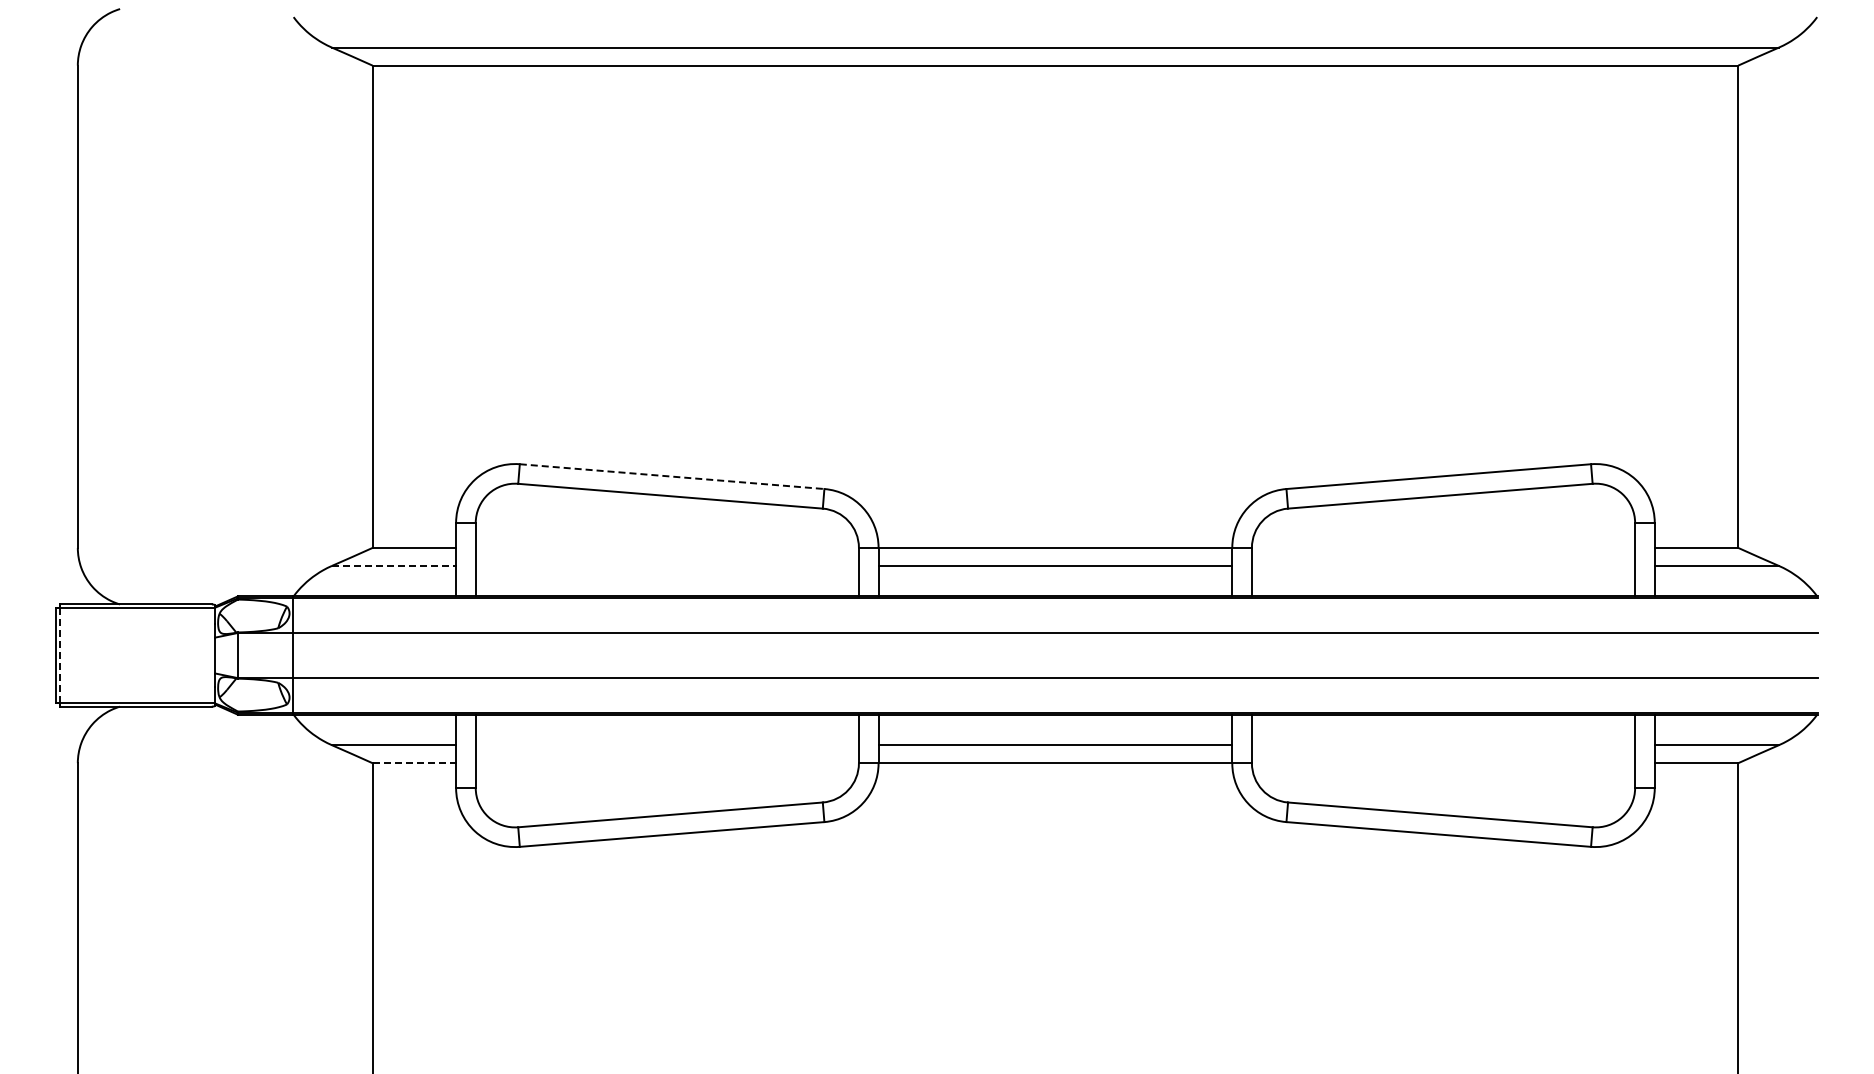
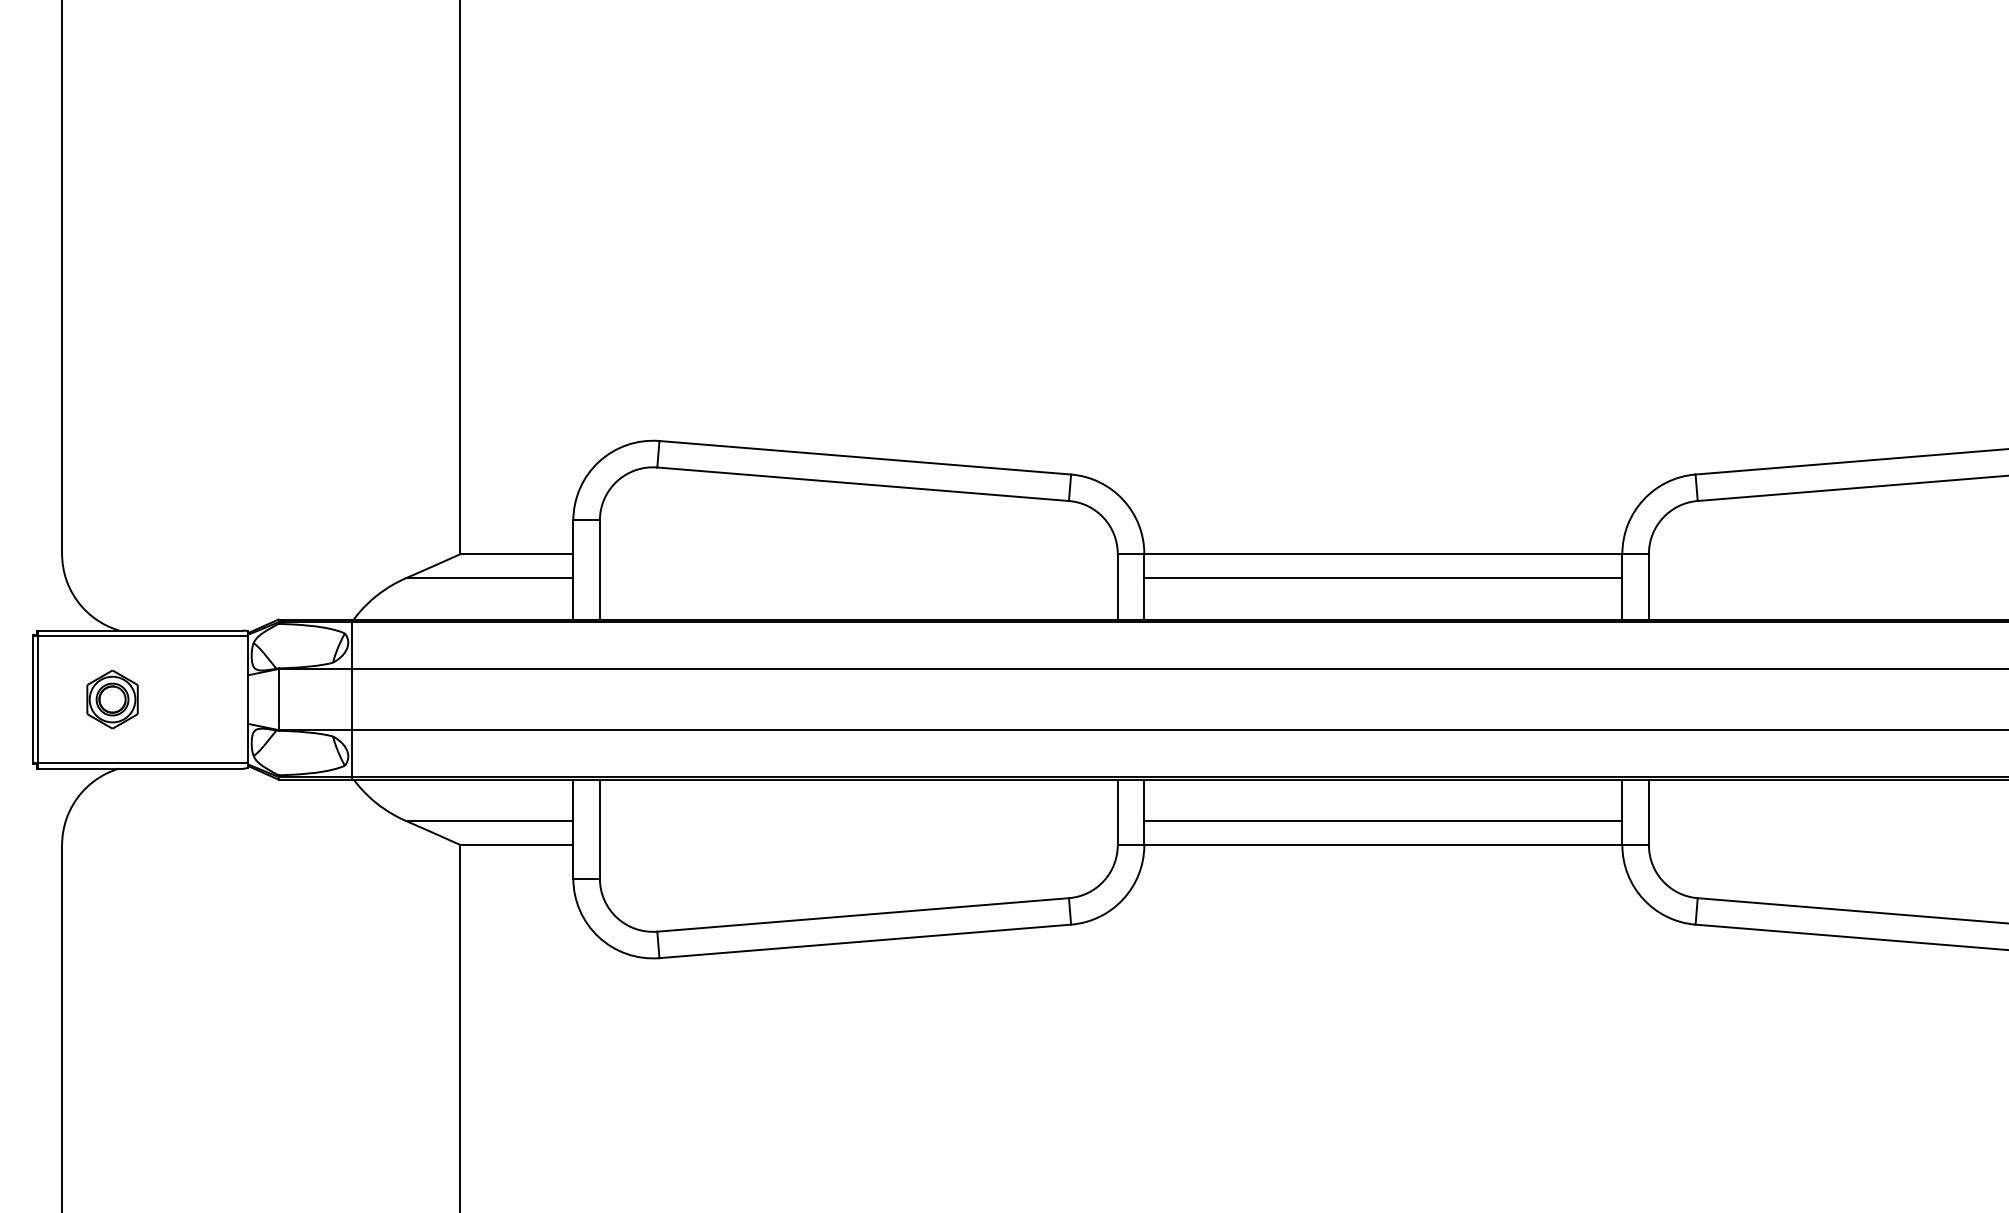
line: (672, 476) -> (865, 457), dashed -> solid
line: (394, 565) -> (490, 577), dashed -> solid
part: (114, 655) -> (111, 699), added
line: (60, 656) -> (38, 700), dashed -> solid
line: (414, 763) -> (517, 845), dashed -> solid

